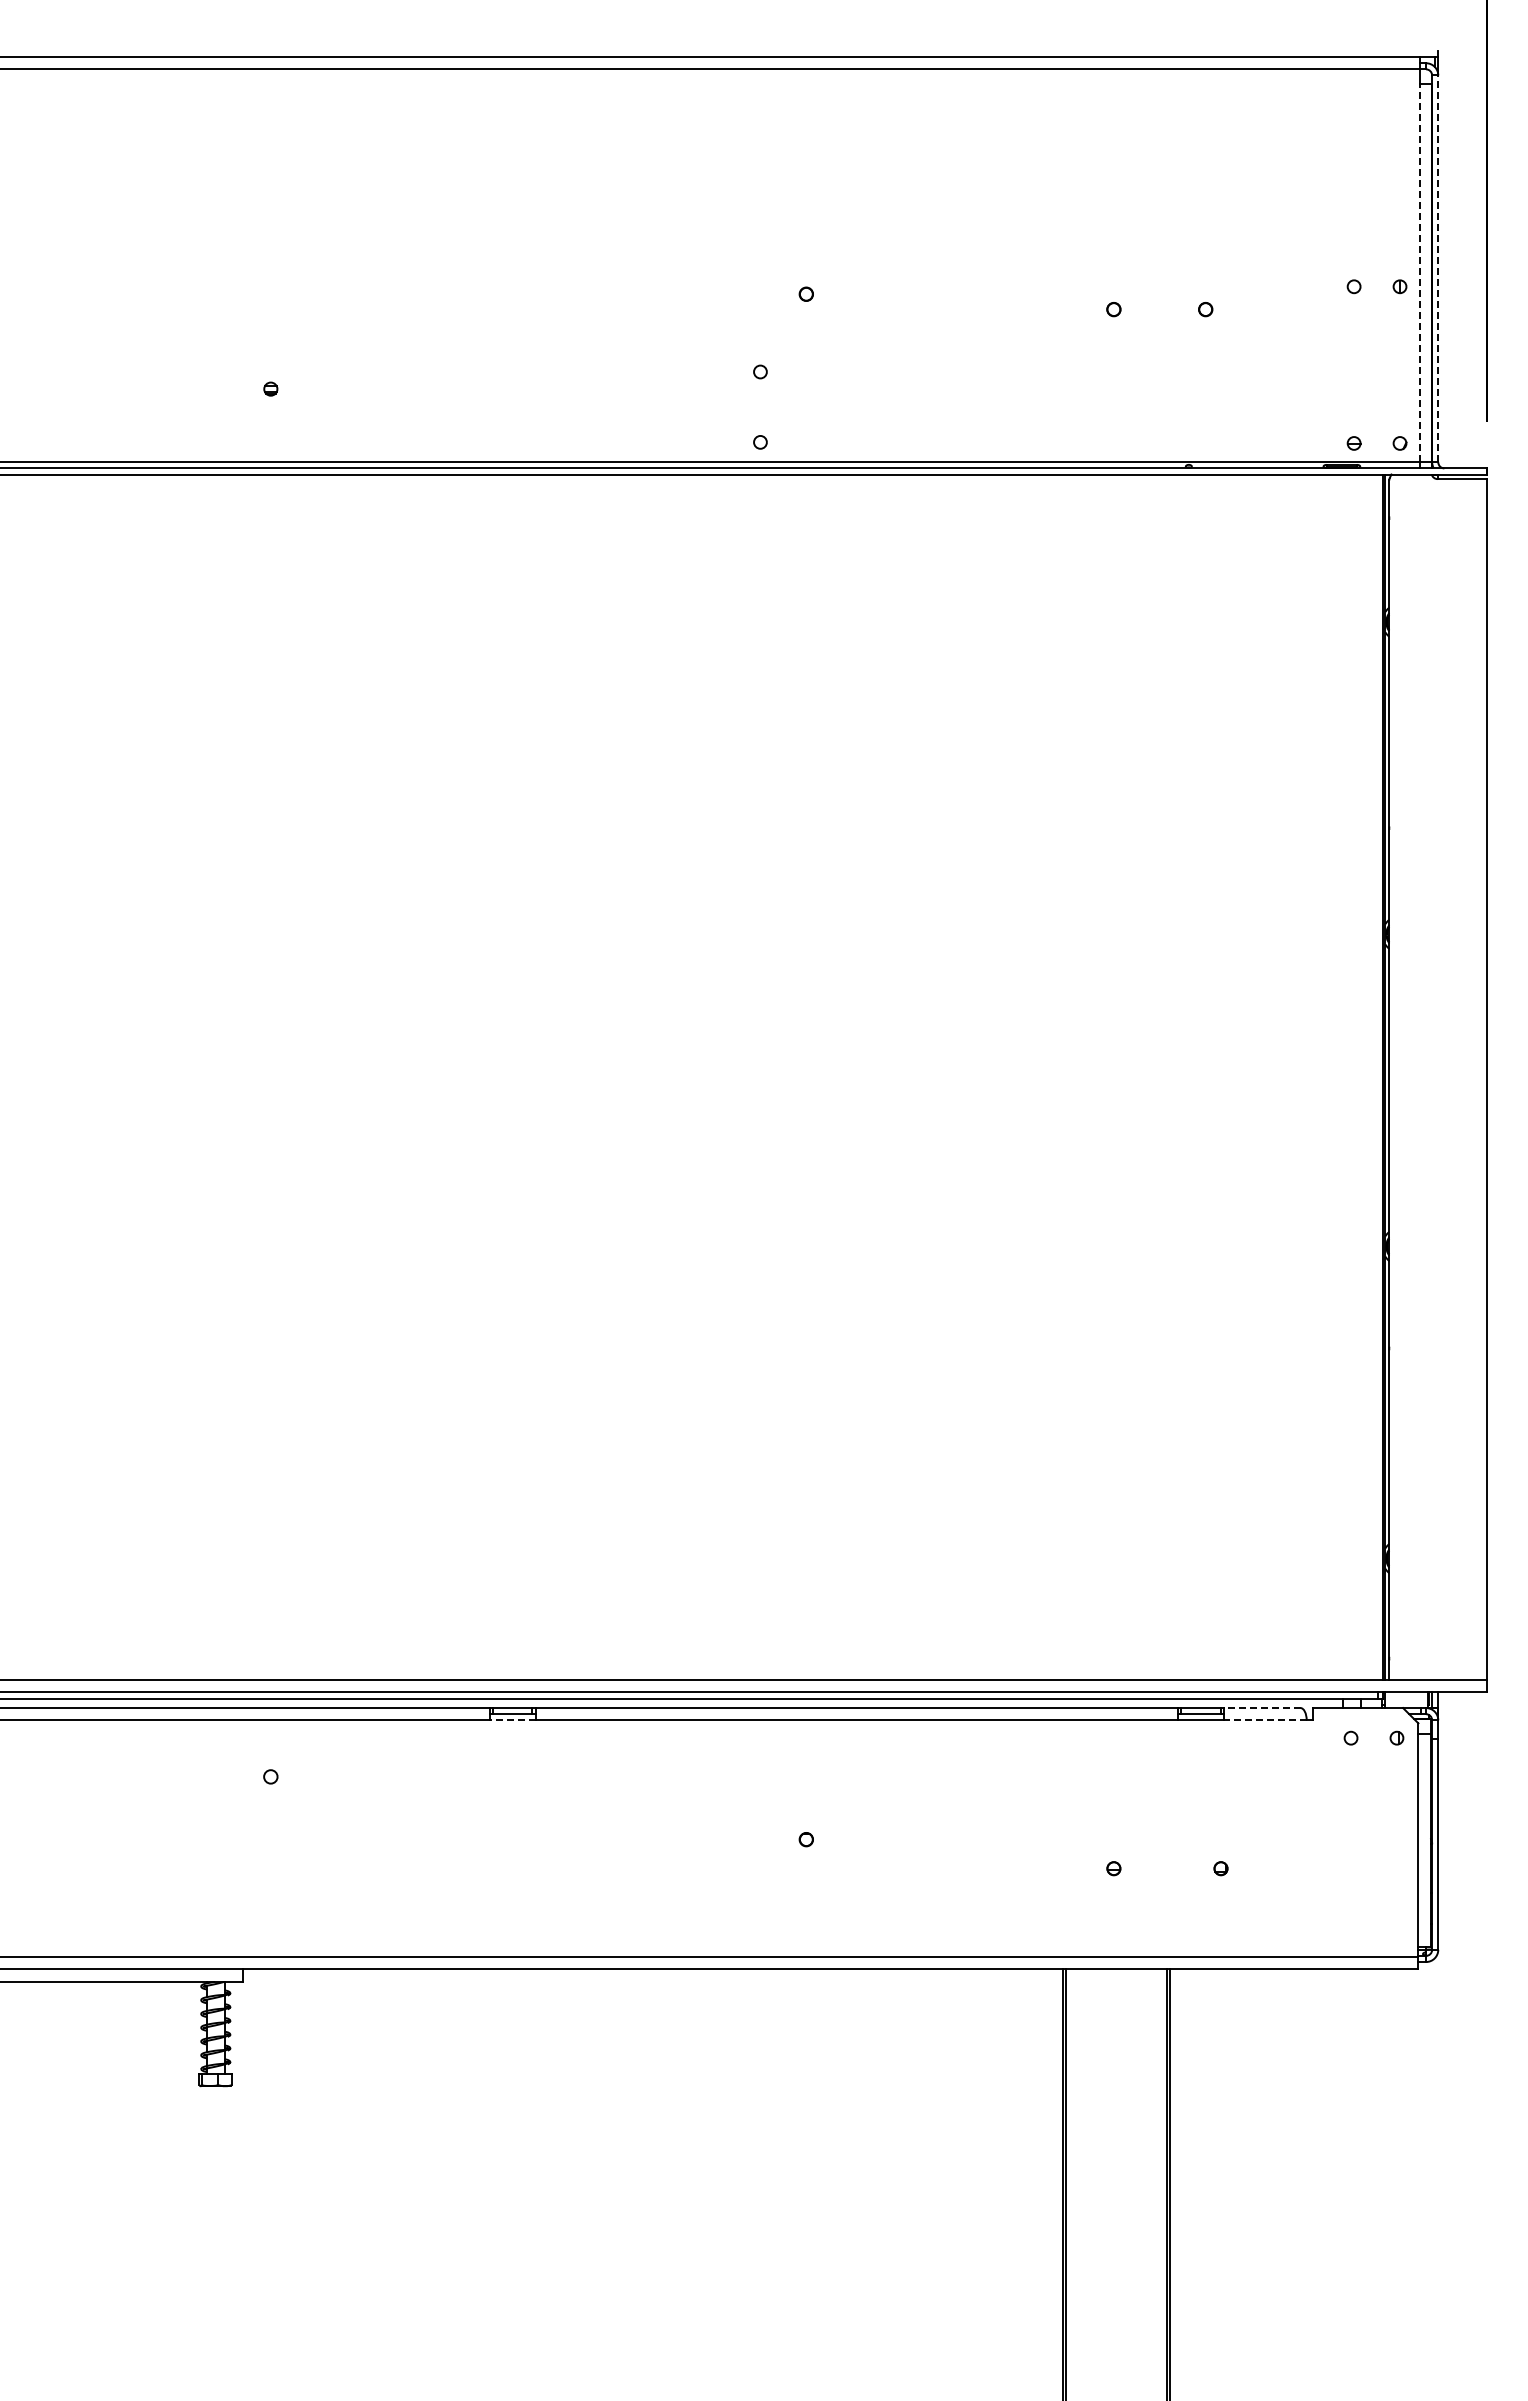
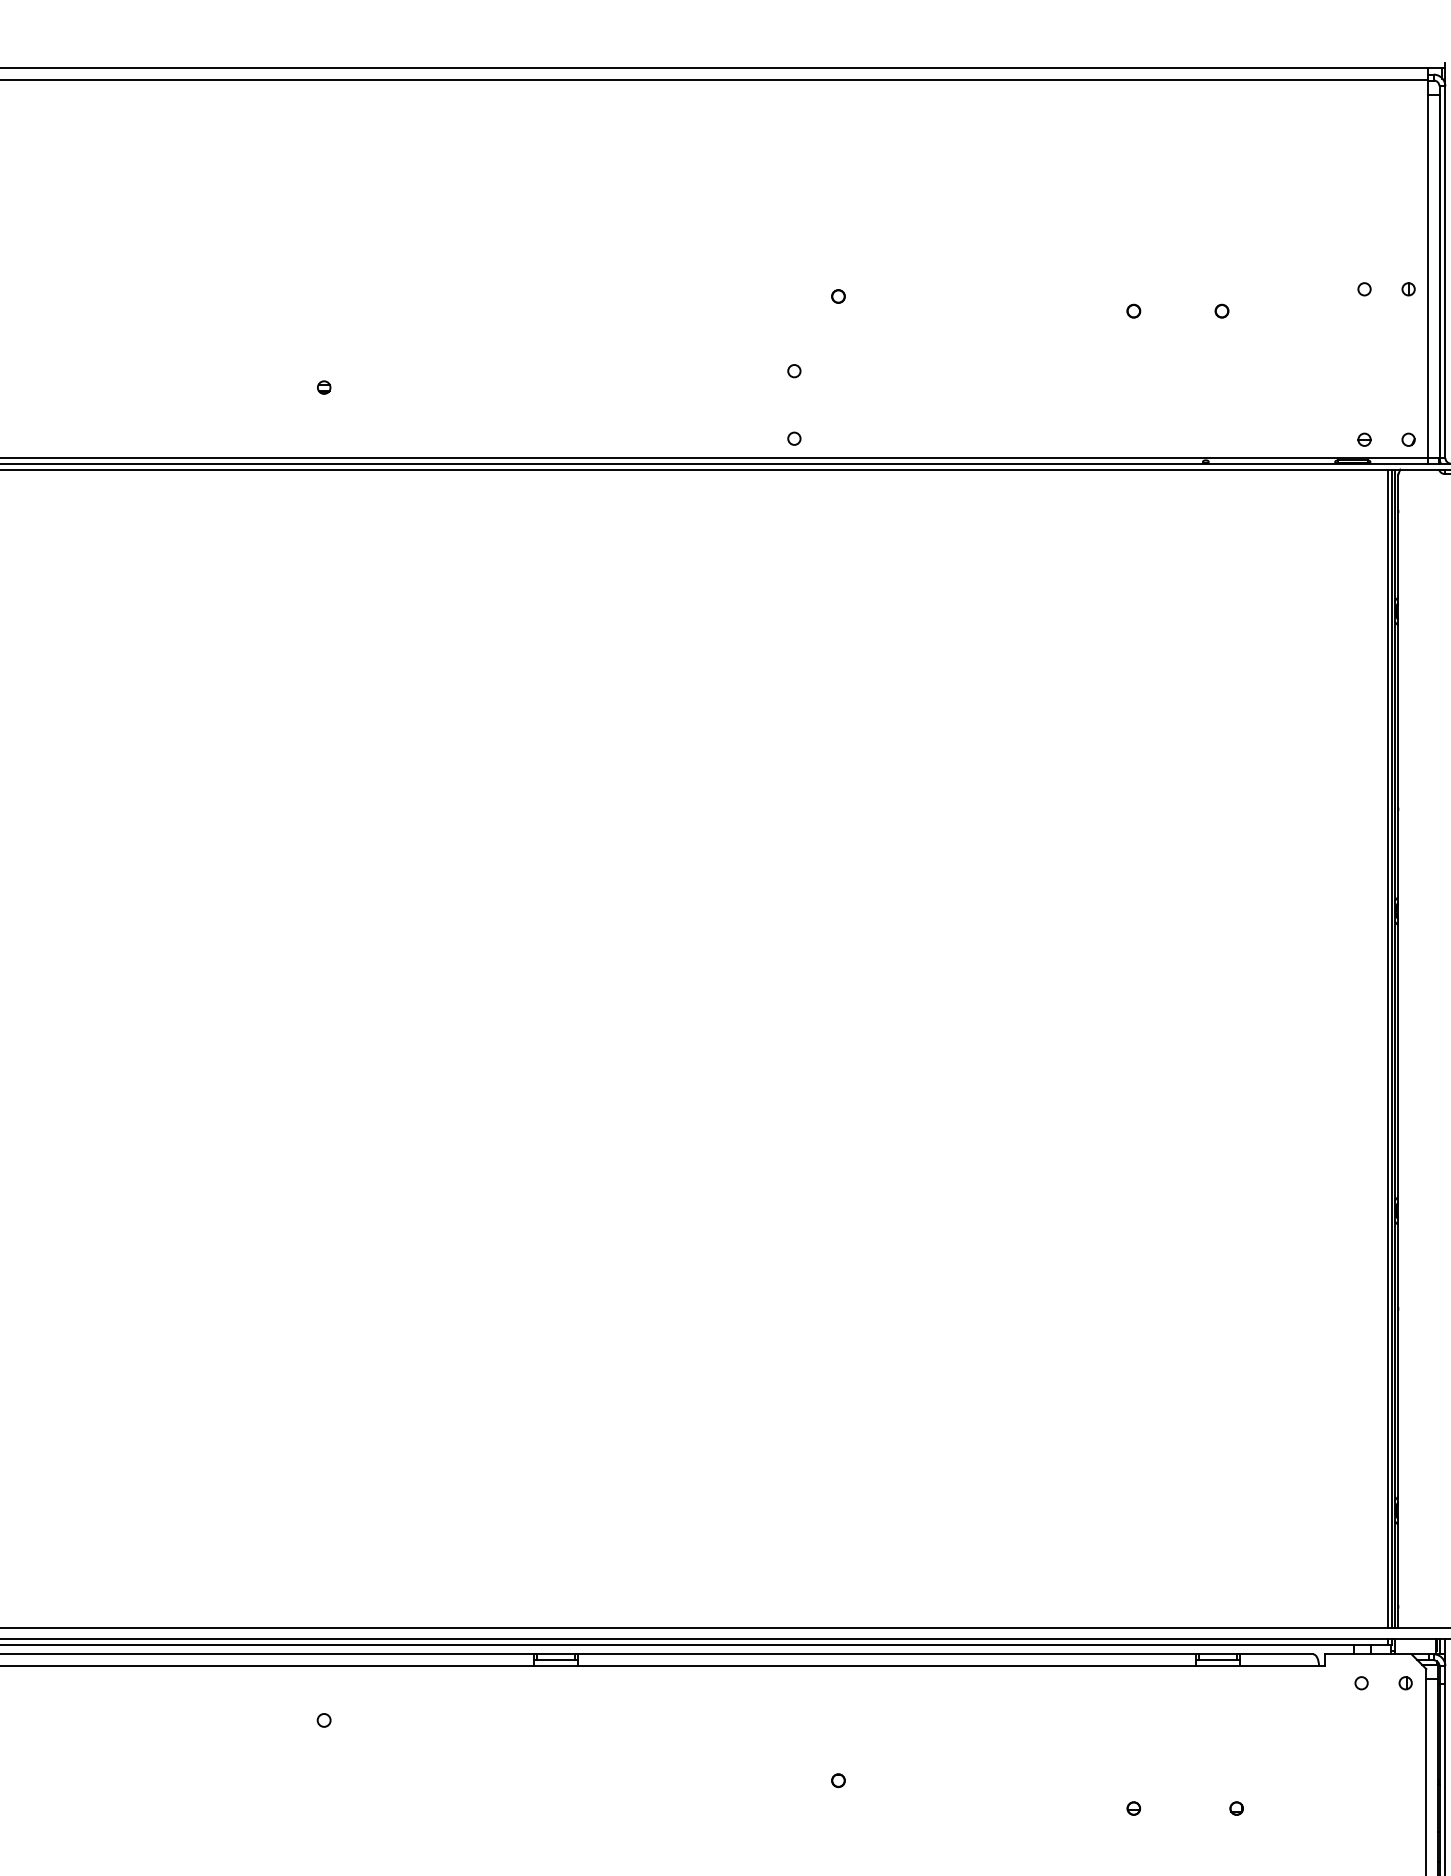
line: (1438, 268) -> (1445, 271), dashed -> solid
line: (1419, 273) -> (1427, 276), dashed -> solid
line: (1378, 1077) -> (1387, 1048), added
line: (1261, 1708) -> (1275, 1654), dashed -> solid
line: (512, 1720) -> (556, 1666), dashed -> solid
line: (1264, 1720) -> (1278, 1666), dashed -> solid

